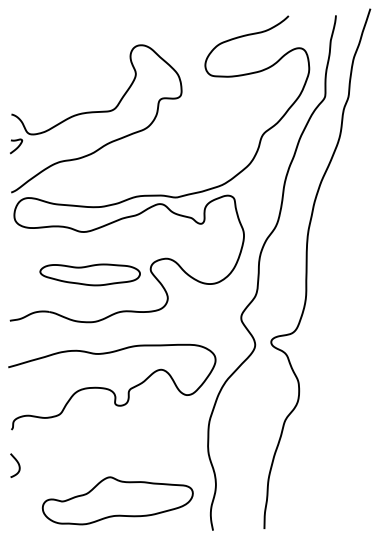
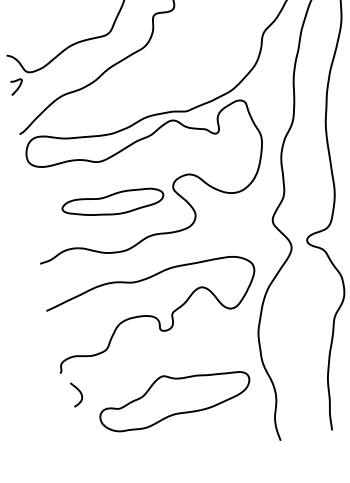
curve: (17, 463) -> (78, 391), moved
part: (117, 500) -> (174, 398), moved

